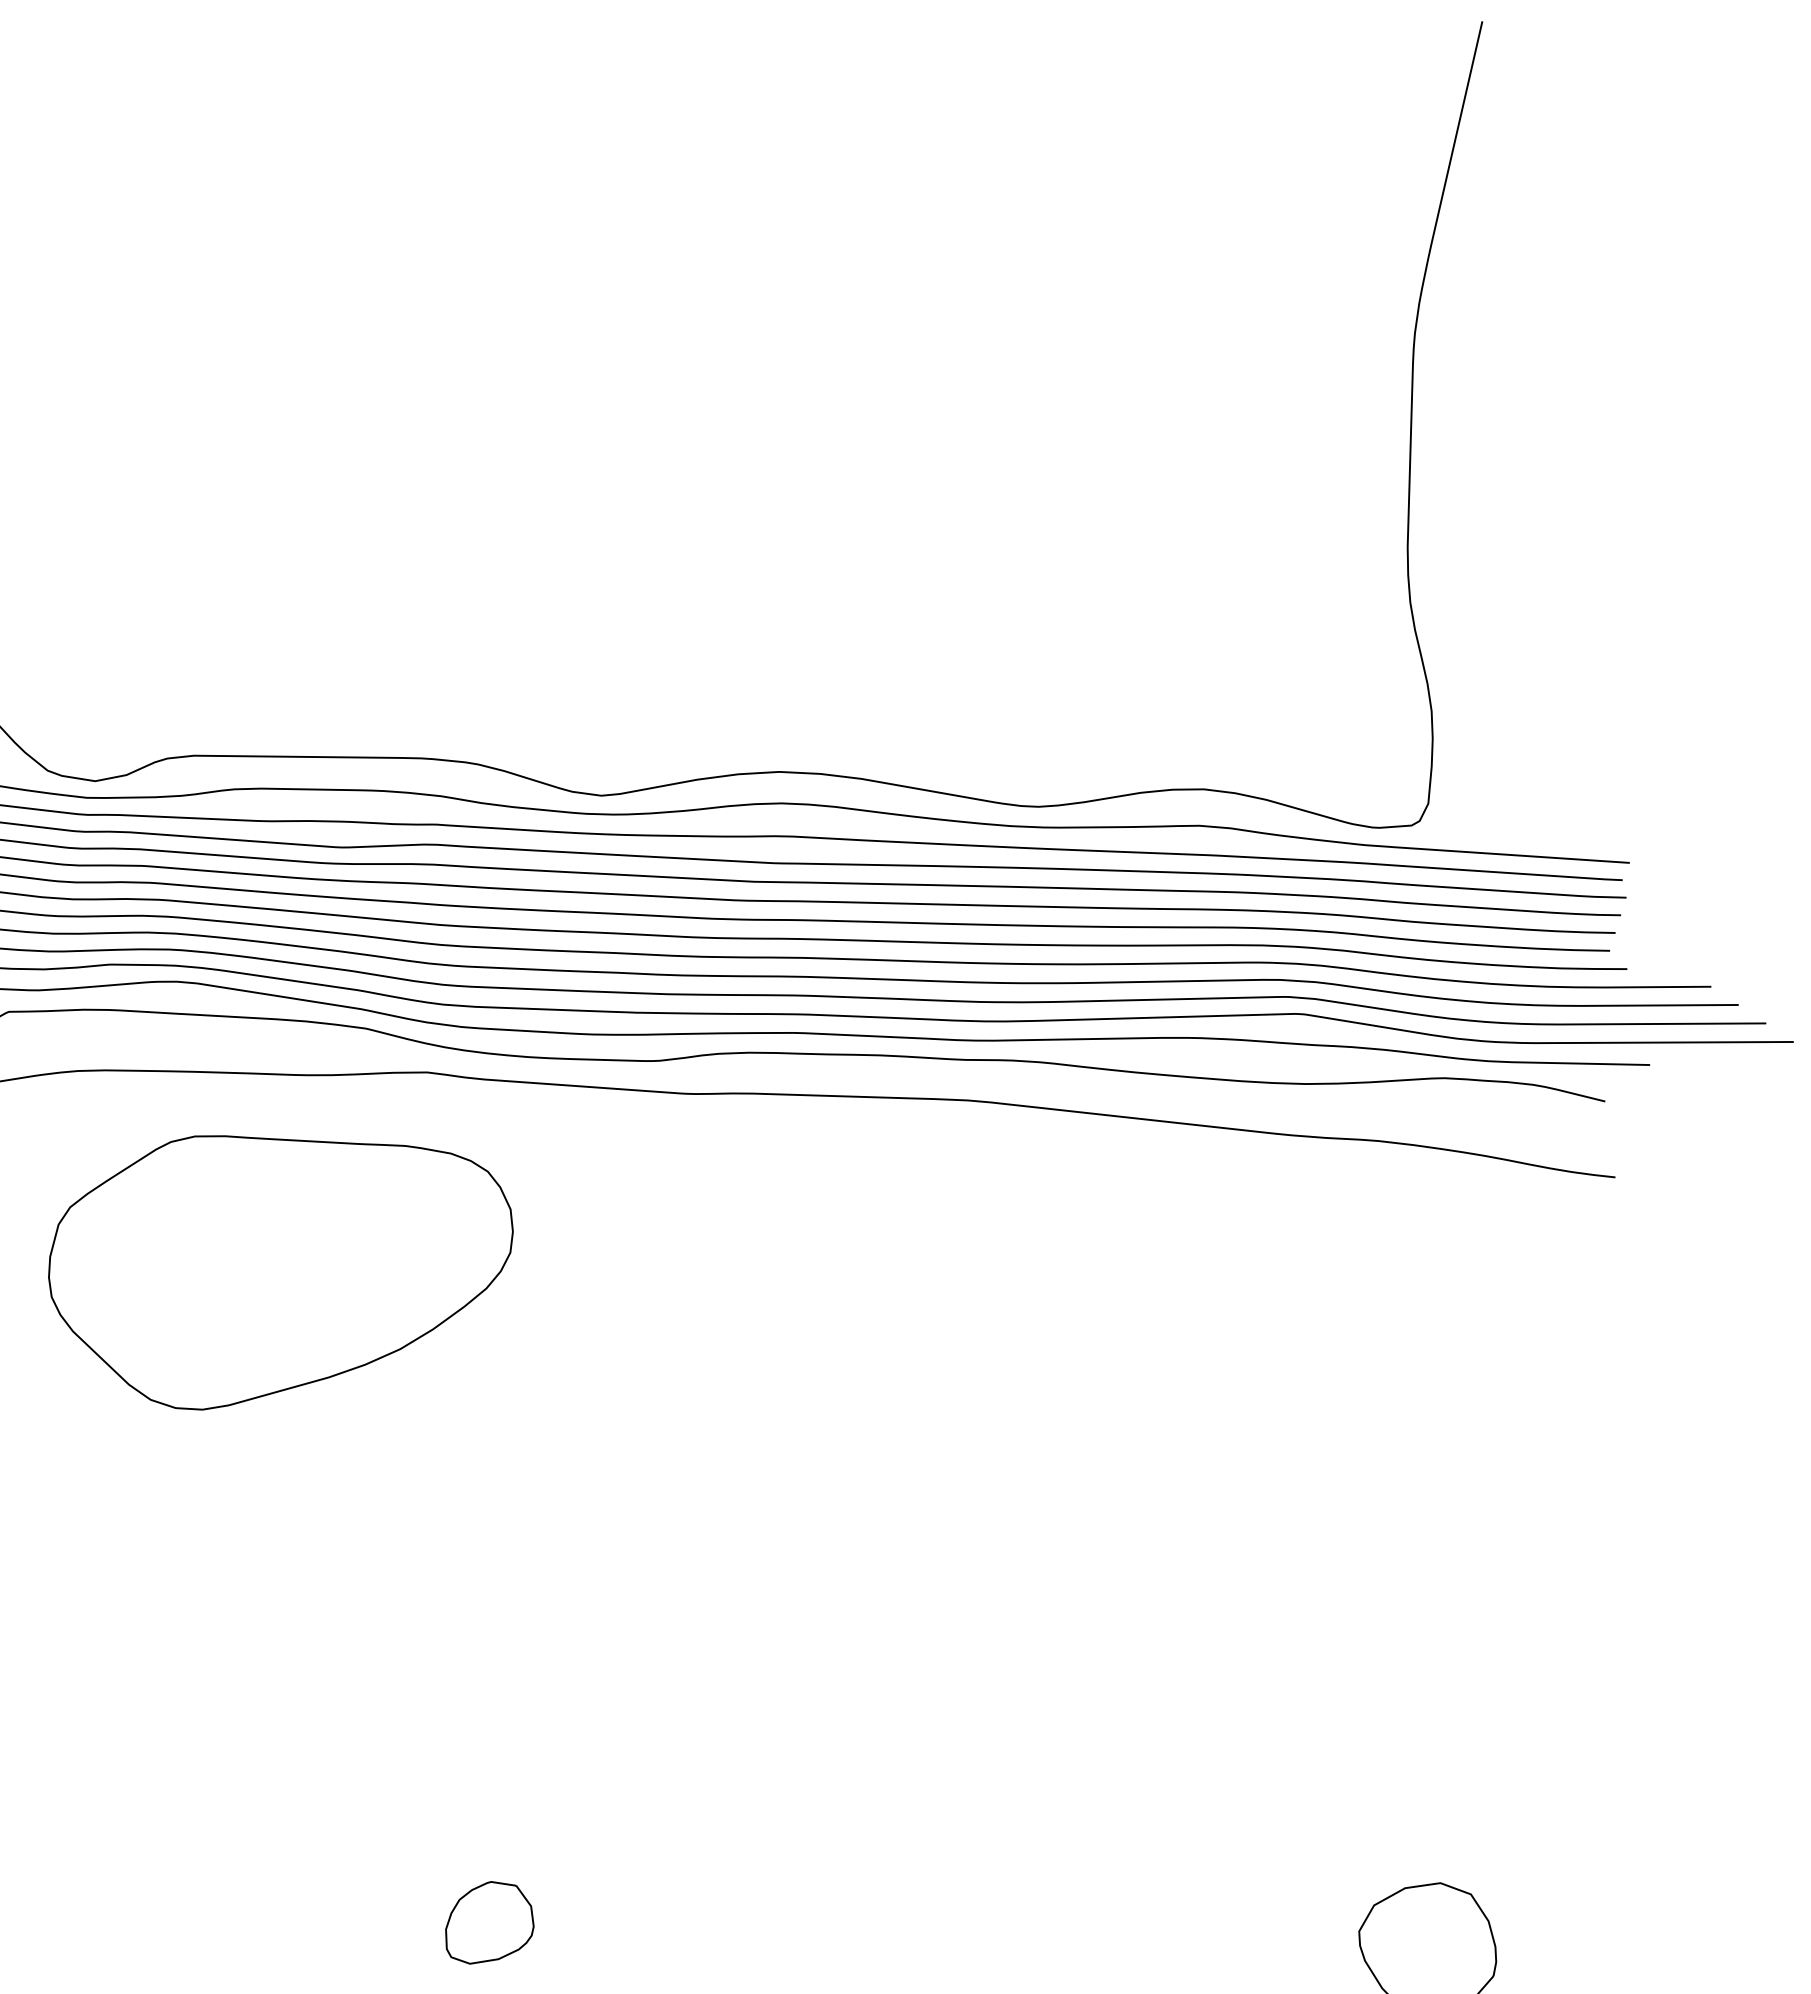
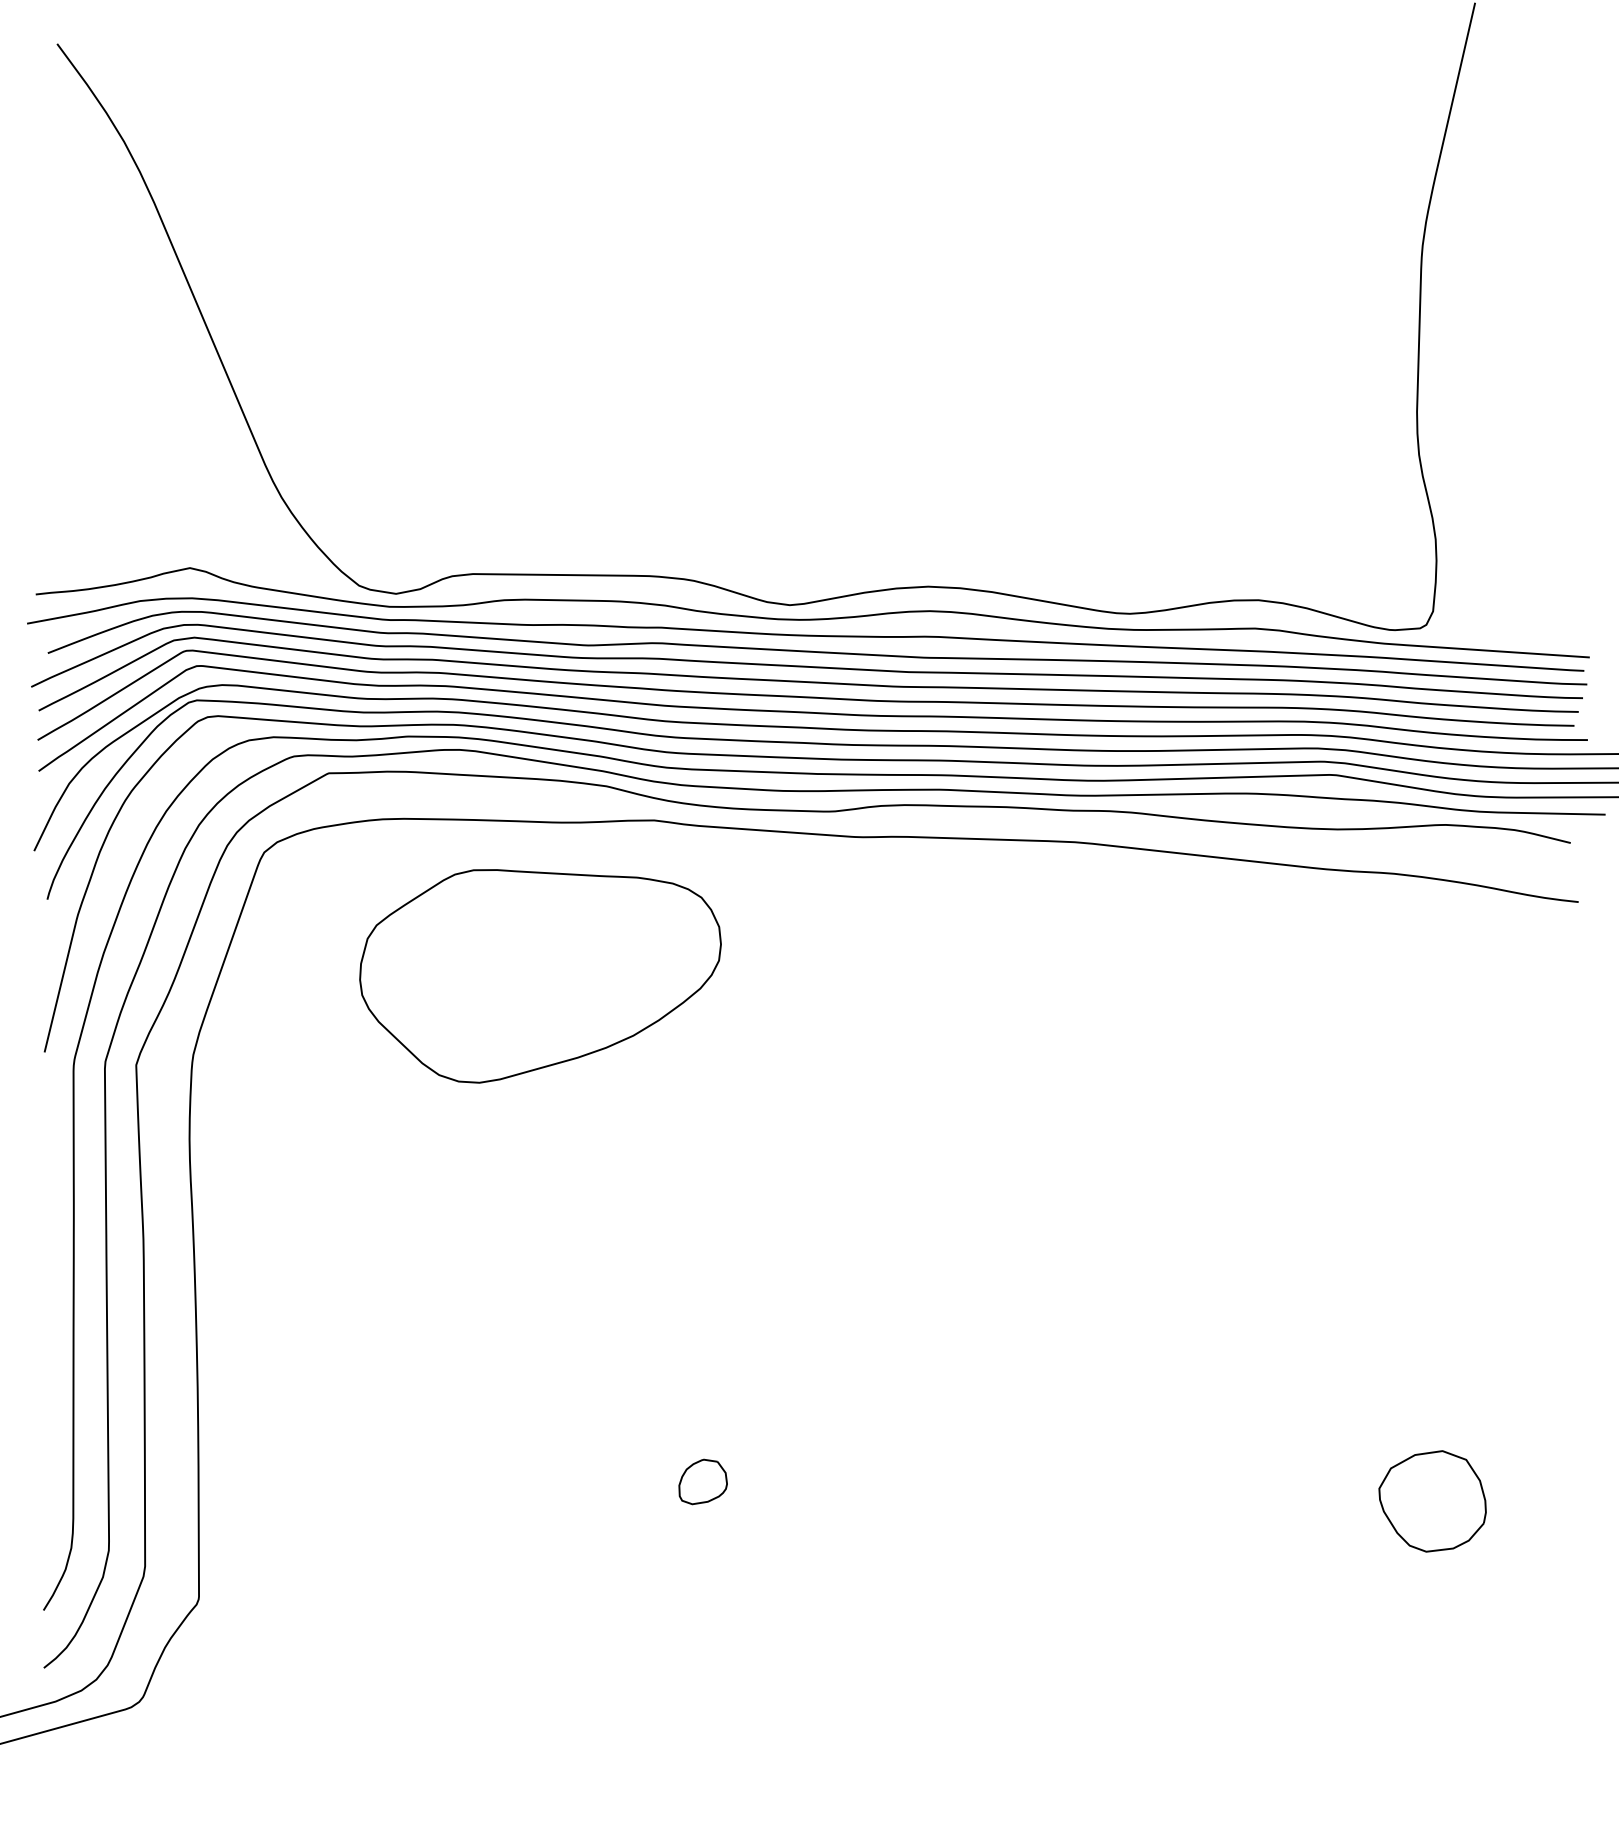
part: (490, 1922) -> (703, 1481), size x0.7

